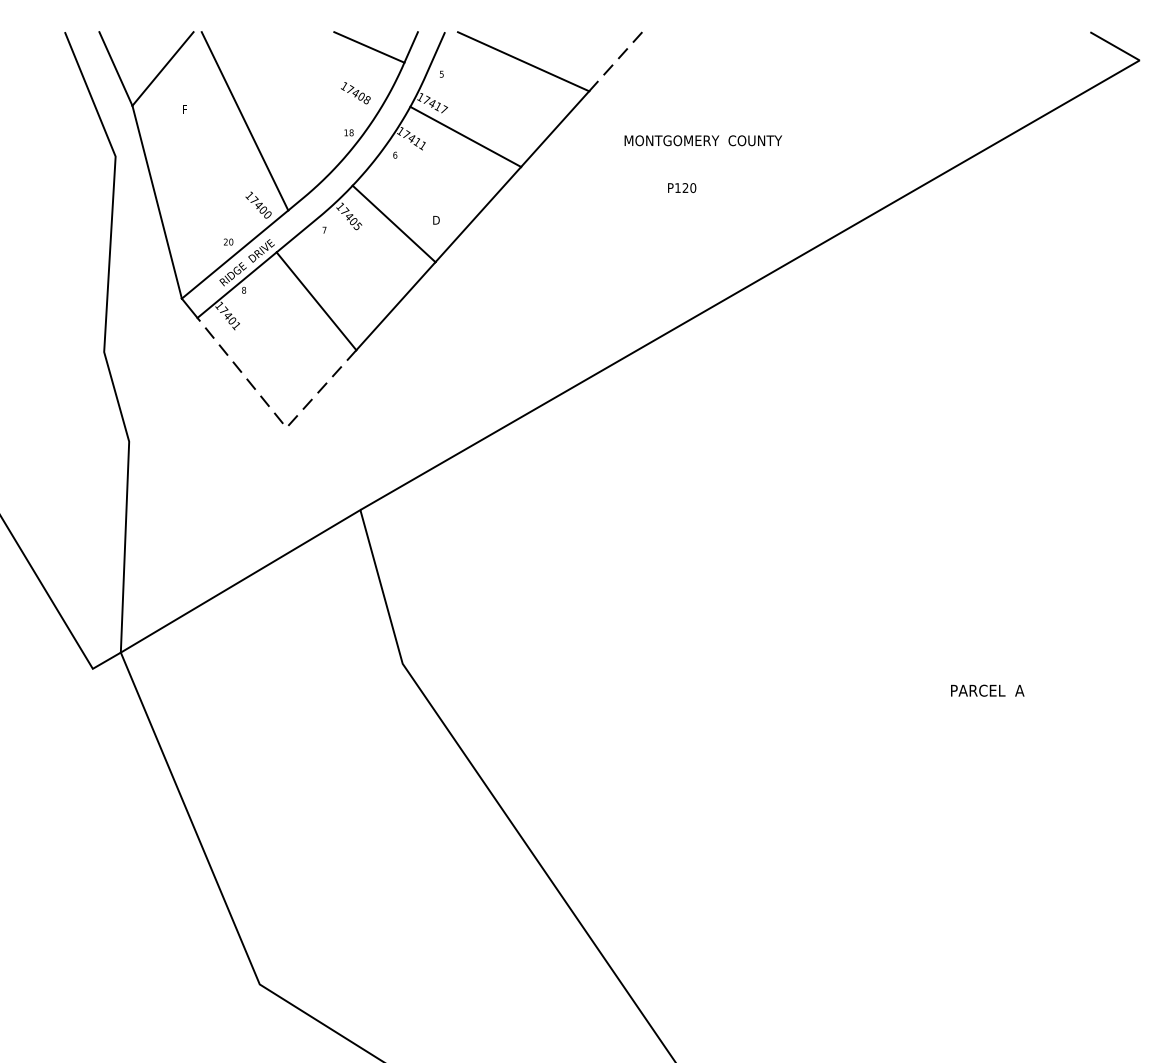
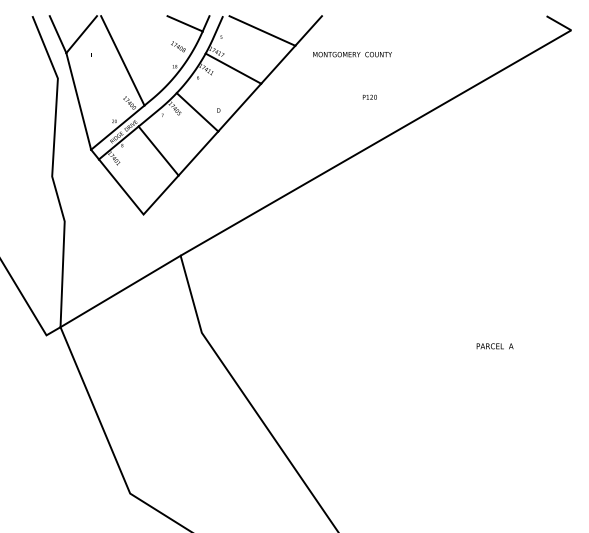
line: (615, 60) -> (308, 30), dashed -> solid
text: (703, 140) -> (352, 54), moved
text: (681, 186) -> (369, 96), moved
line: (274, 413) -> (137, 207), dashed -> solid

